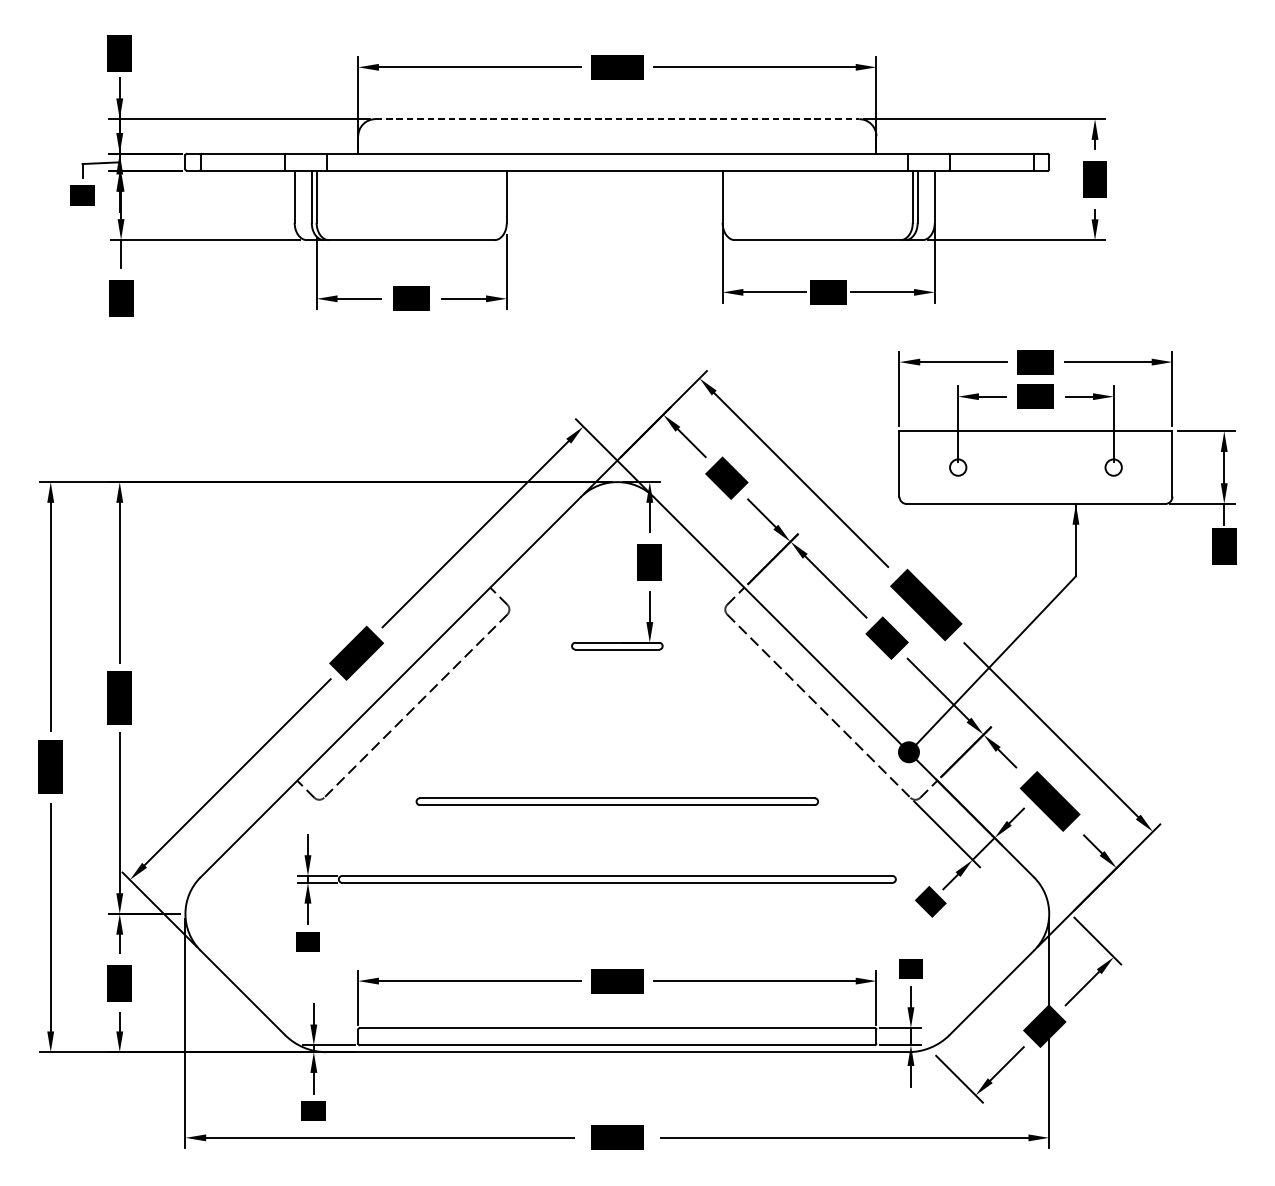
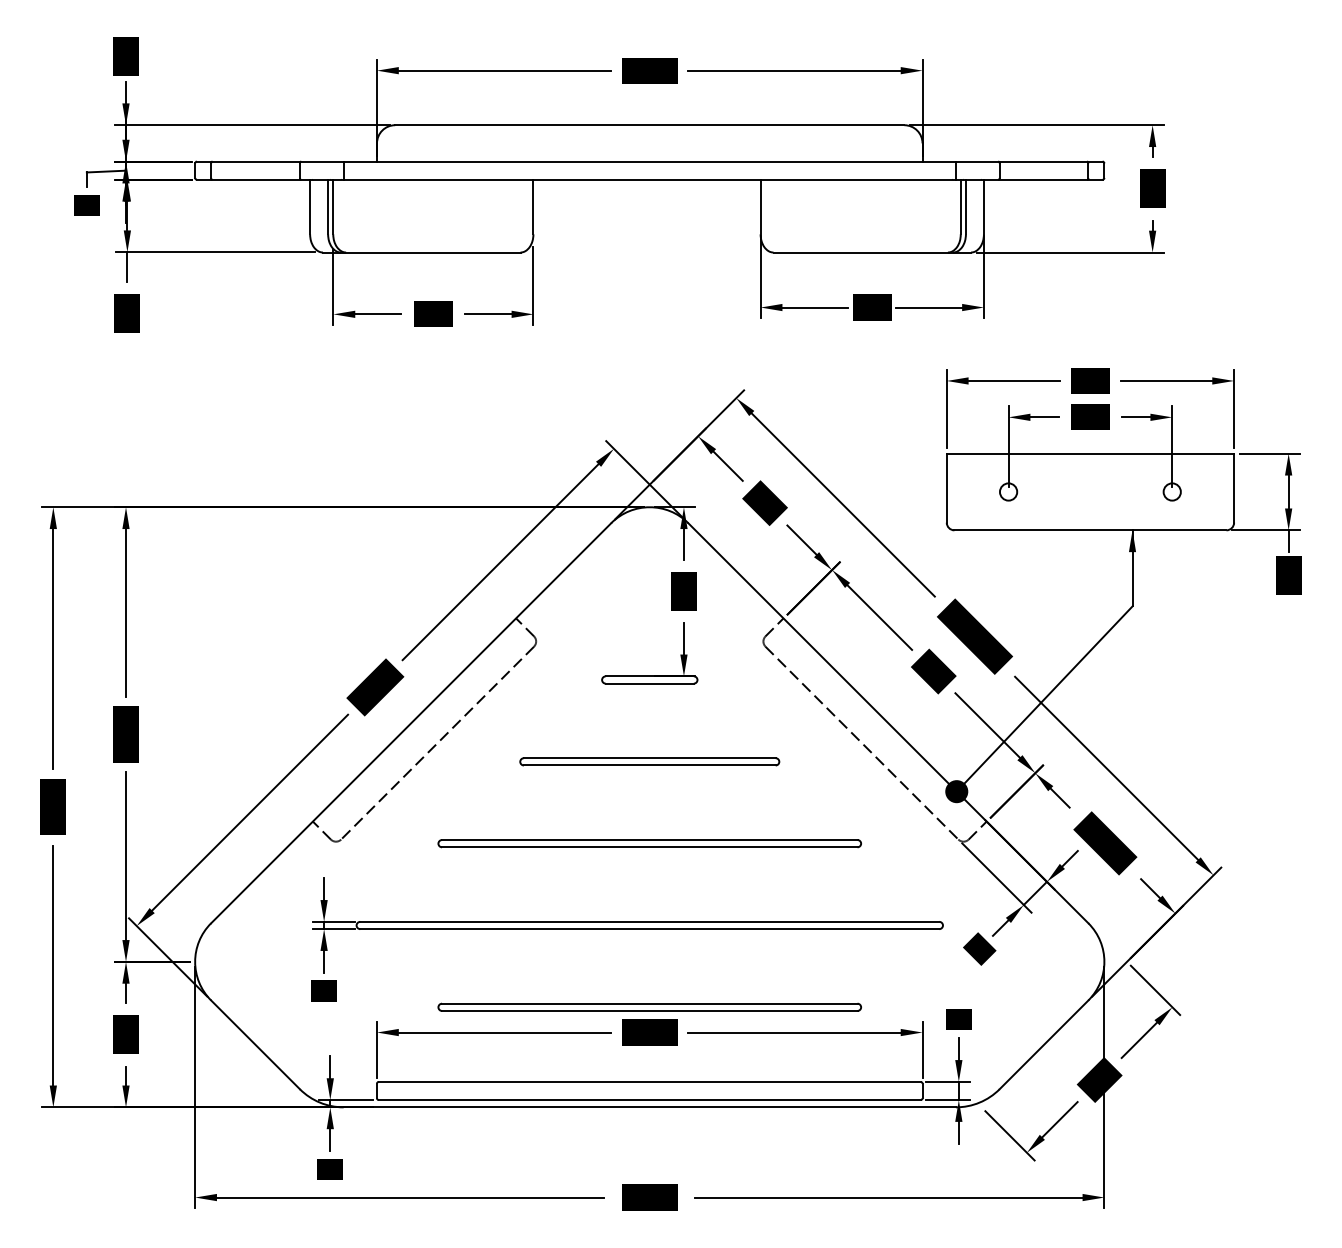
line: (617, 119) -> (649, 125), dashed -> solid
part: (617, 723) -> (649, 761), added
part: (617, 956) -> (649, 1006), added

